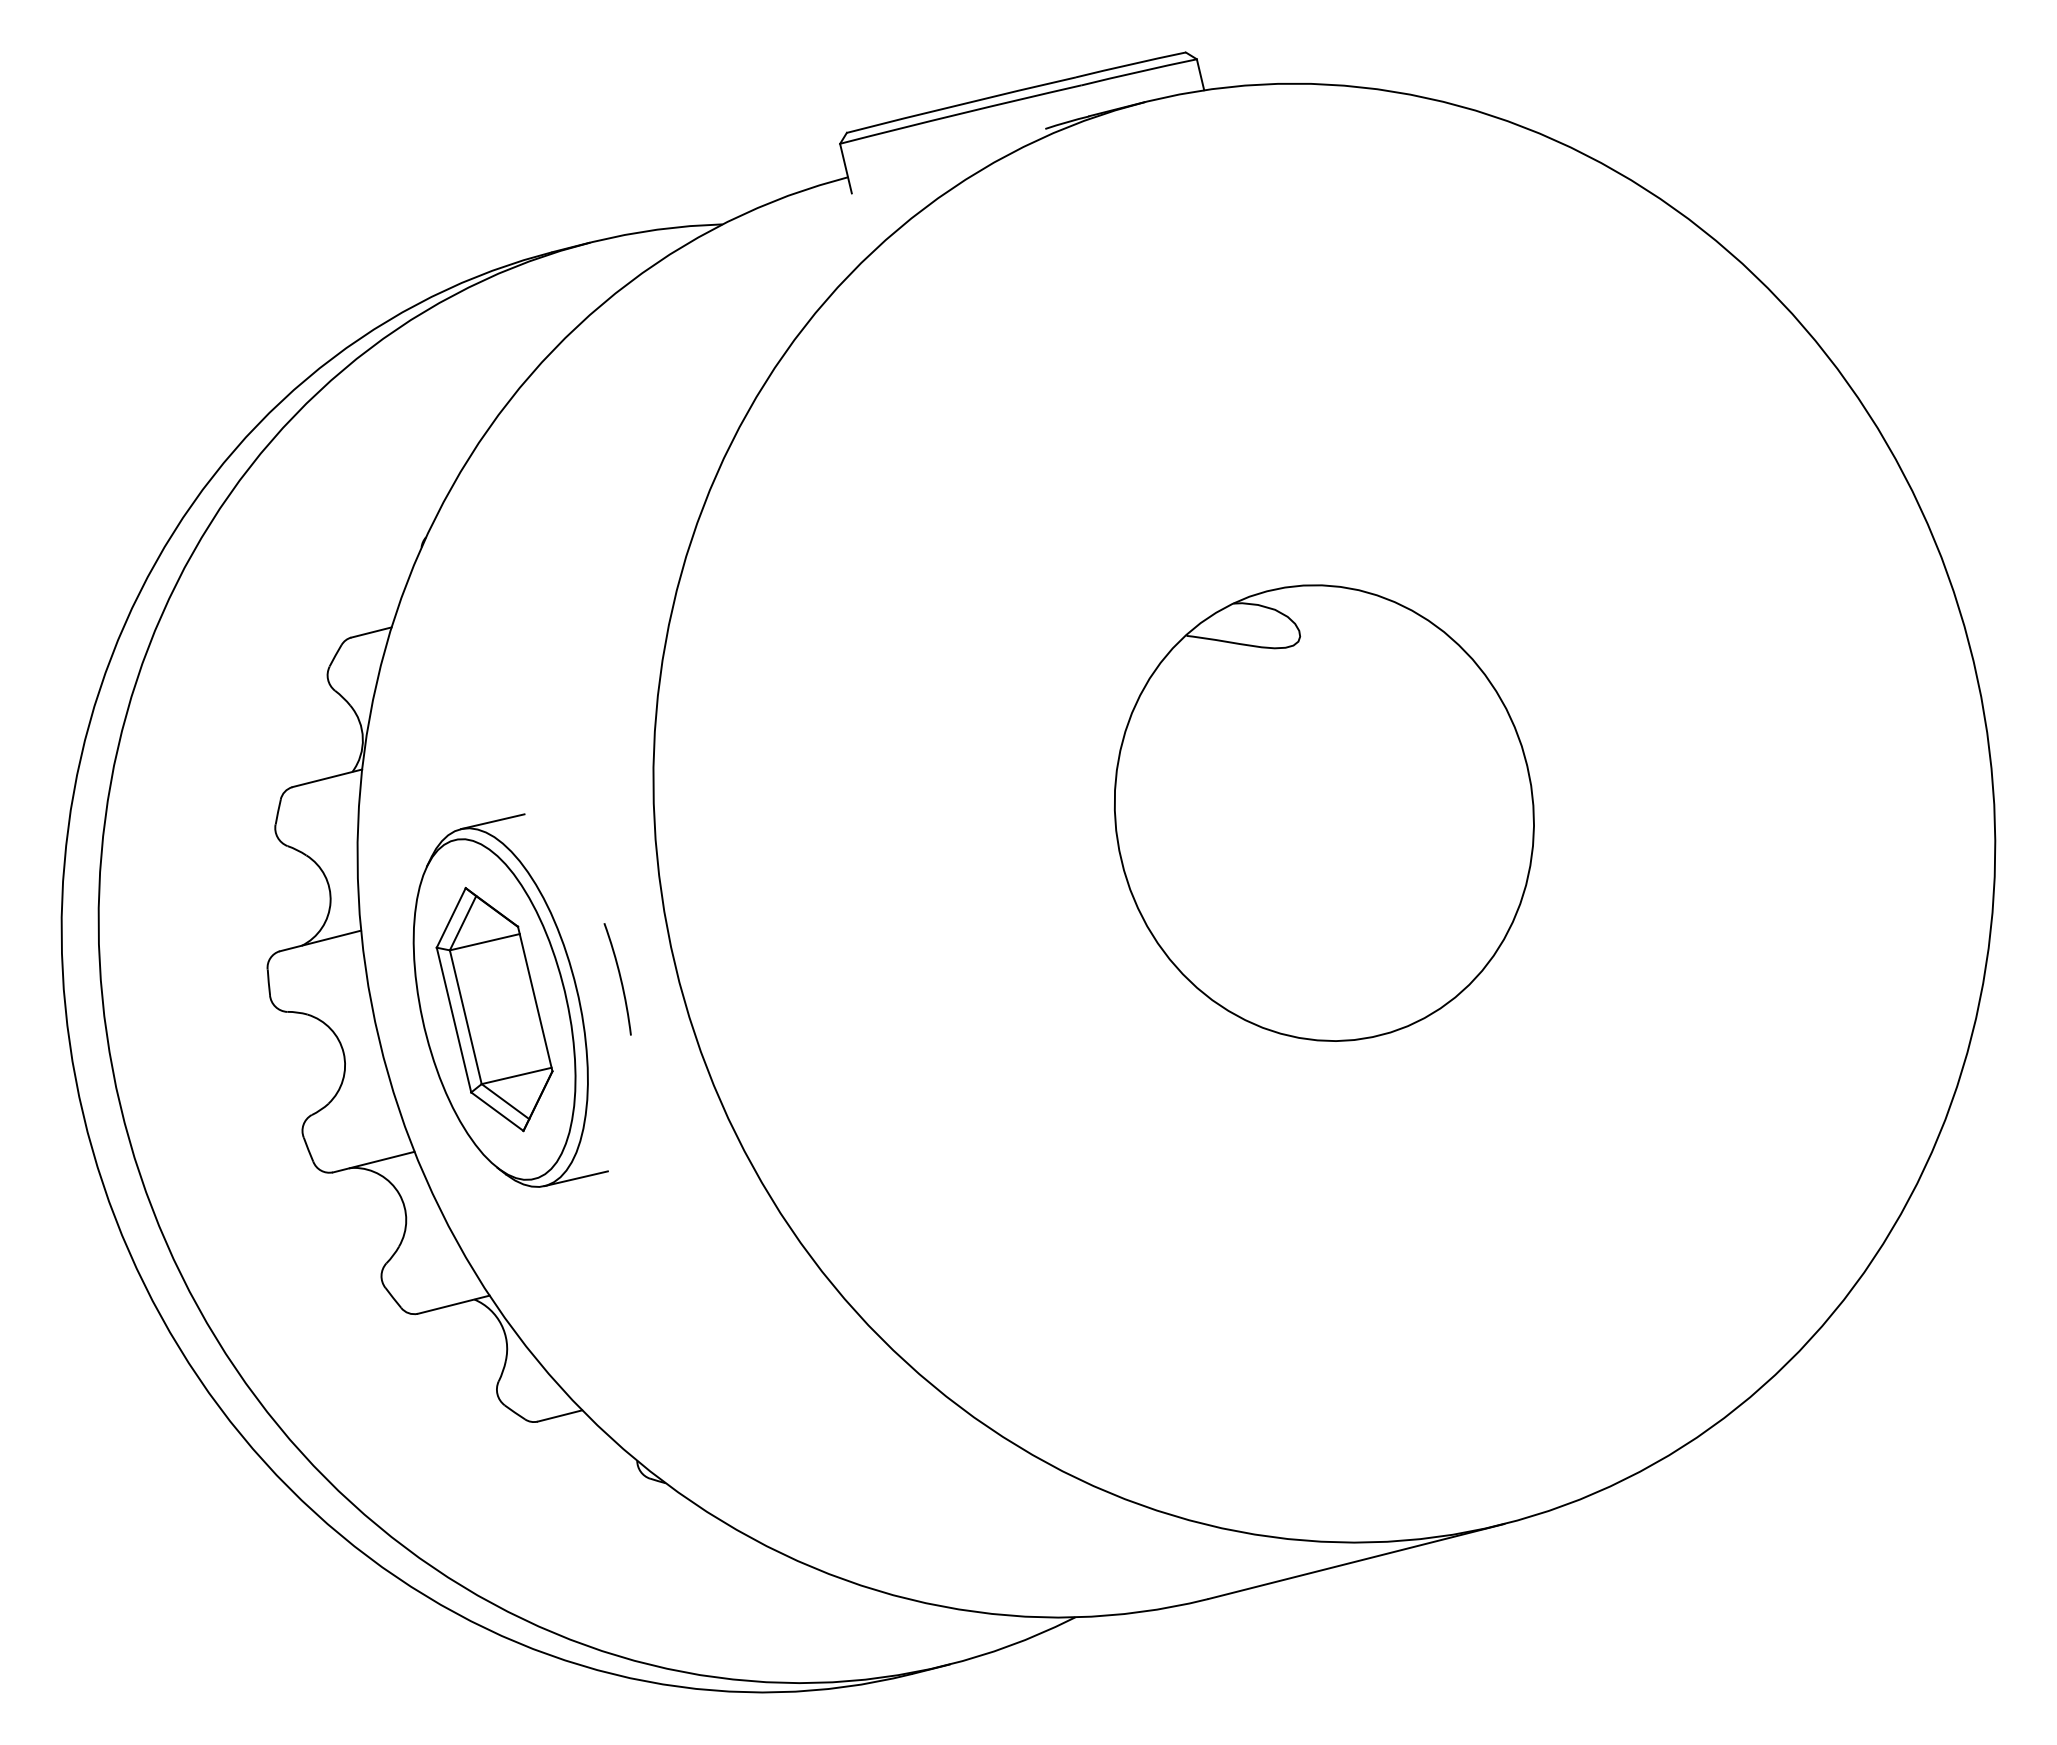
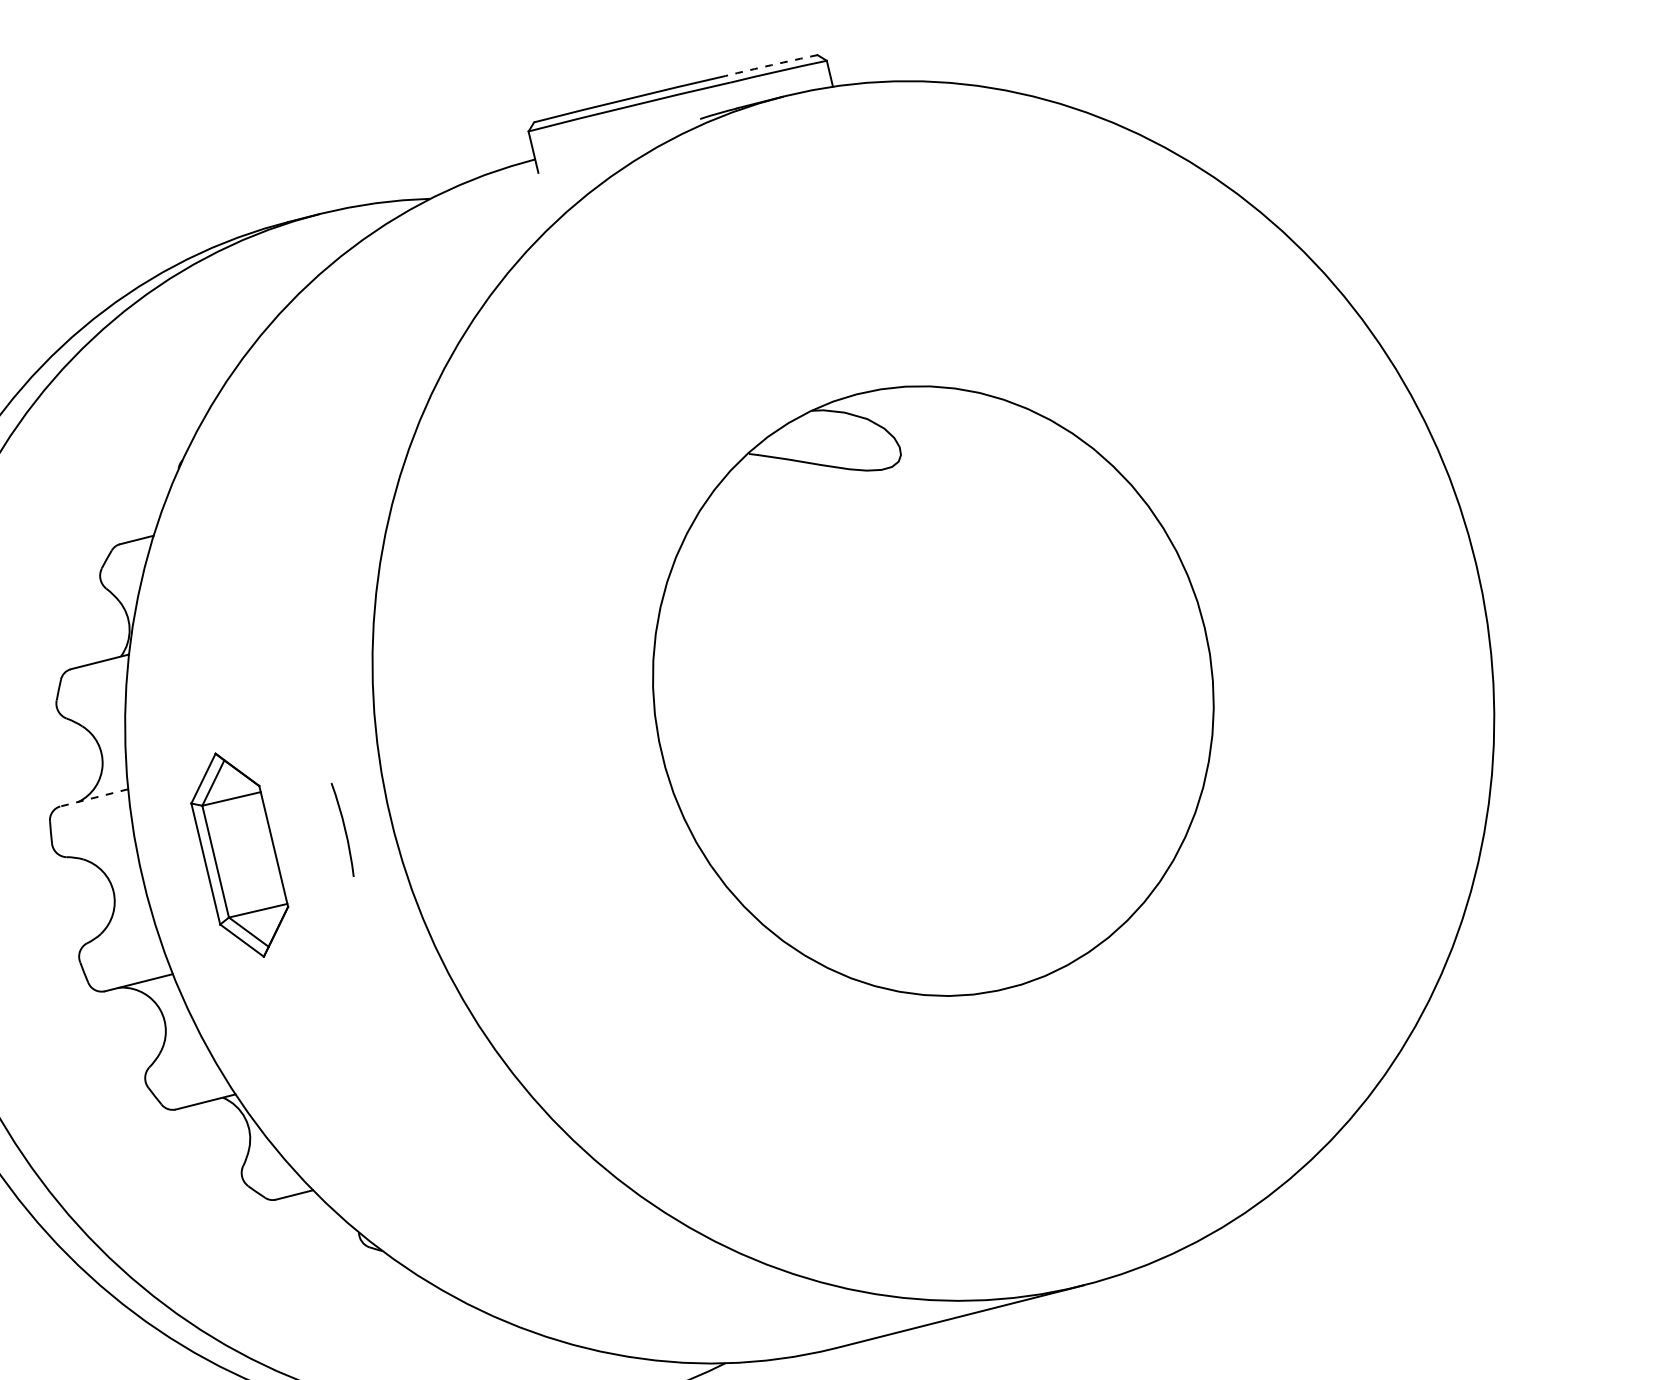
arc: (1130, 64) -> (771, 65), solid -> dashed
part: (1324, 812) -> (933, 690), size x1.6
line: (320, 940) -> (94, 797), solid -> dashed
part: (510, 1000) -> (253, 847), removed

